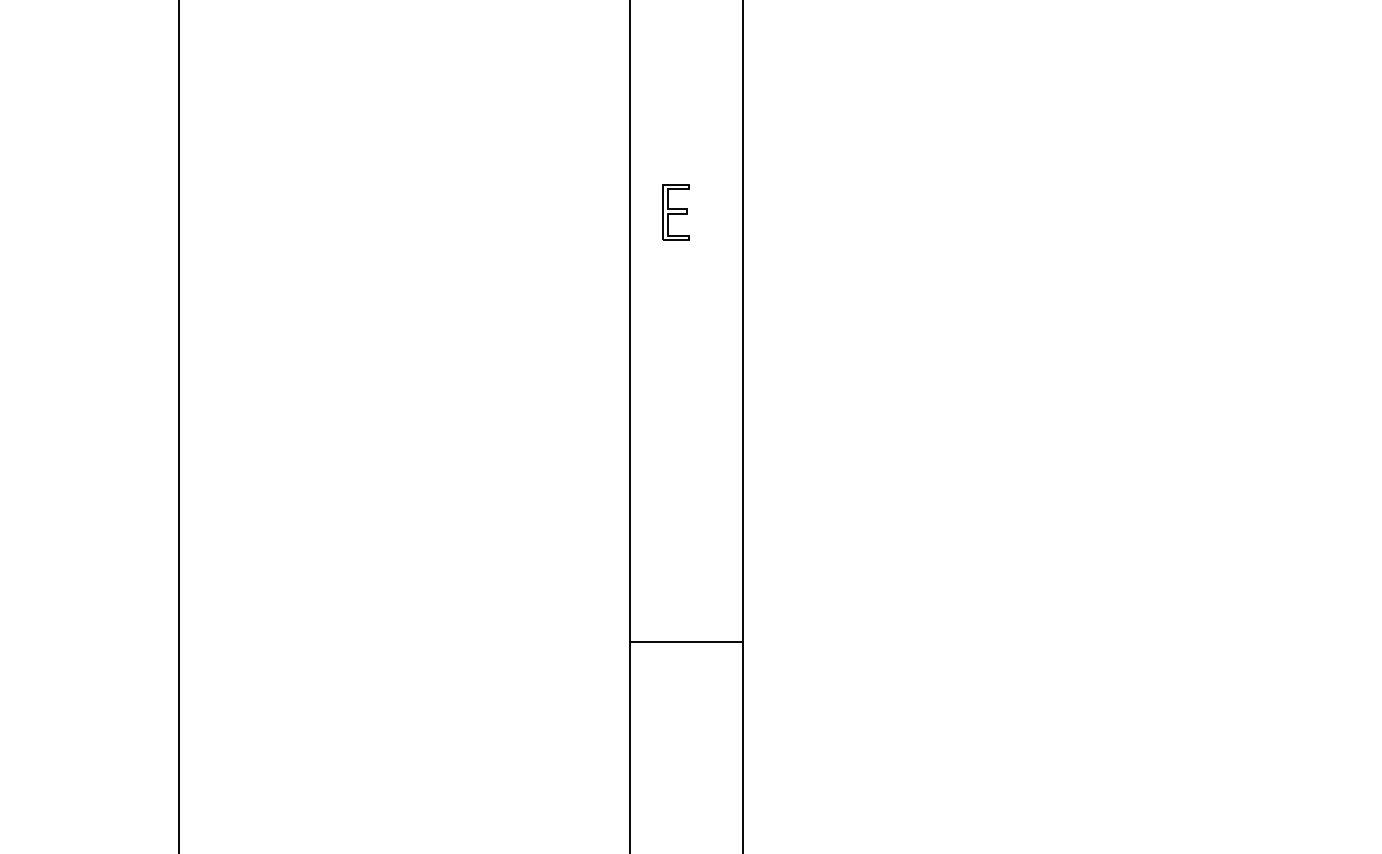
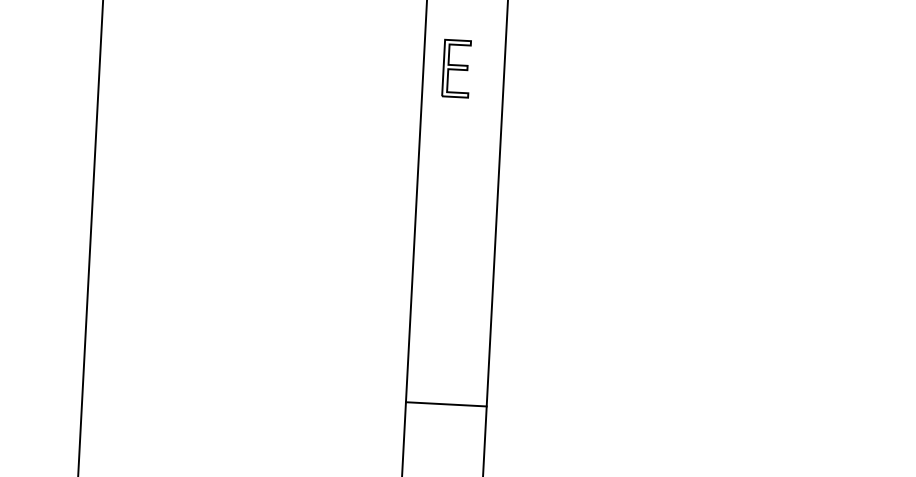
part: (675, 212) -> (456, 68), size x1.43
line: (685, 642) -> (445, 404), moved

